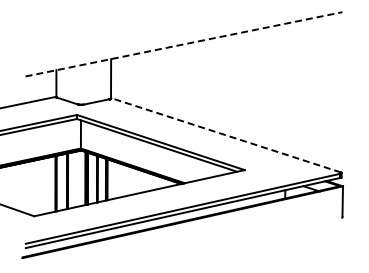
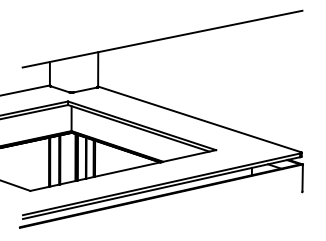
line: (184, 44) -> (163, 39), dashed -> solid
line: (225, 135) -> (199, 119), dashed -> solid

